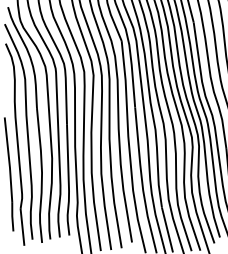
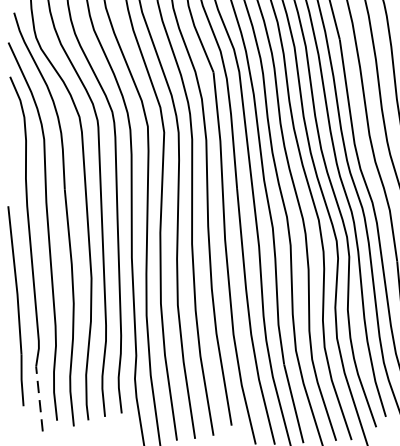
line: (22, 227) -> (39, 399), solid -> dashed

